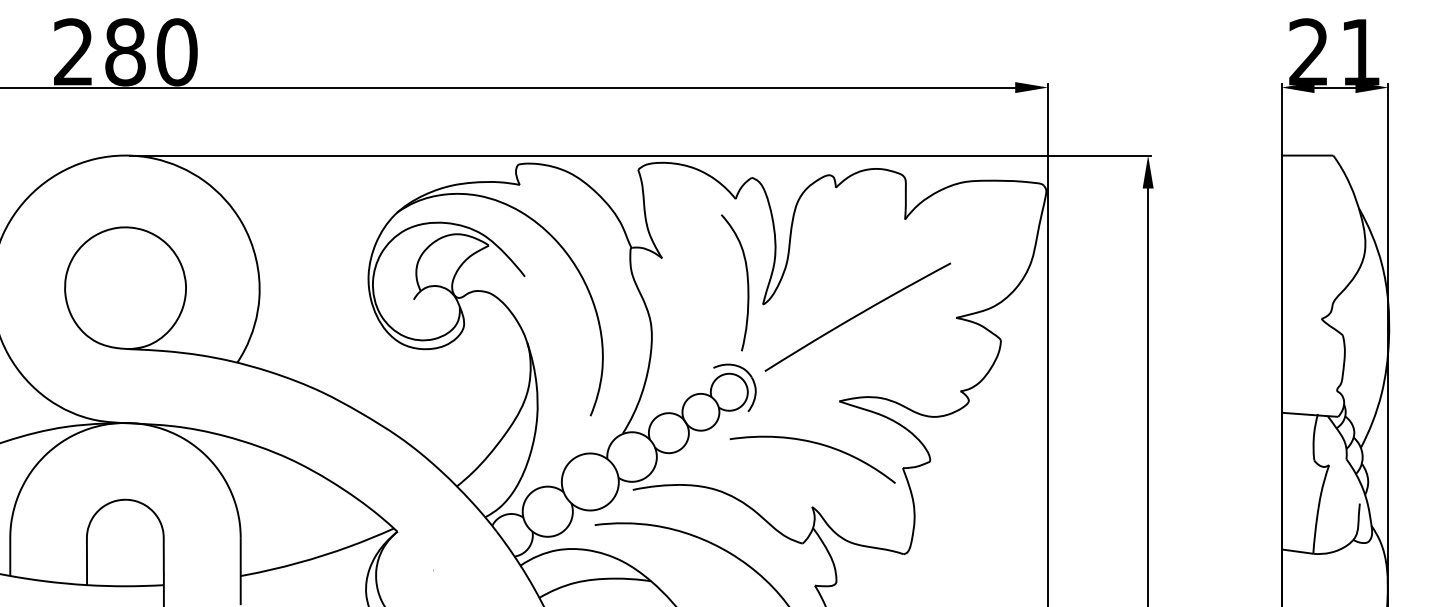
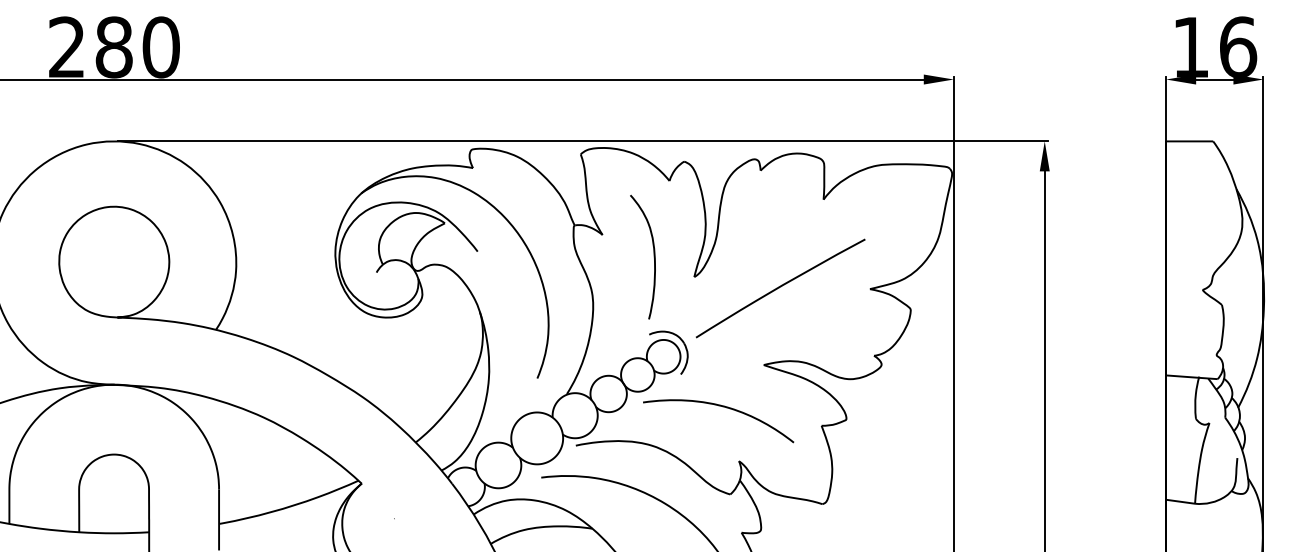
text: (1335, 51) -> (1215, 46), 21 -> 16
curve: (746, 282) -> (653, 256), moved
curve: (817, 444) -> (722, 407), moved

